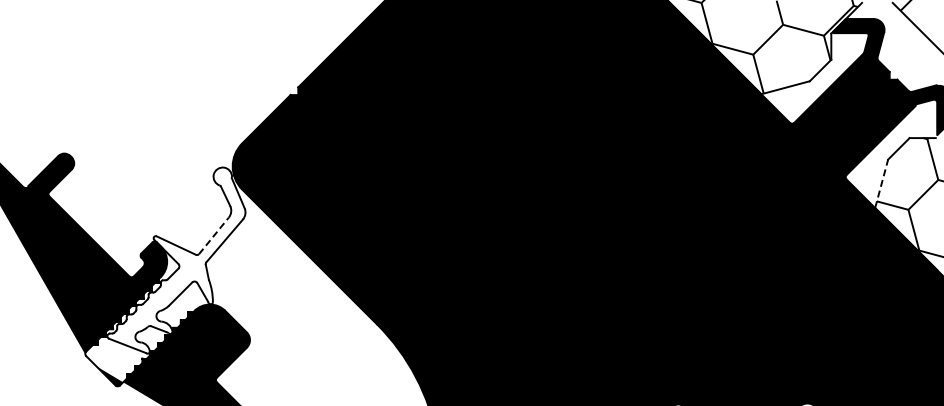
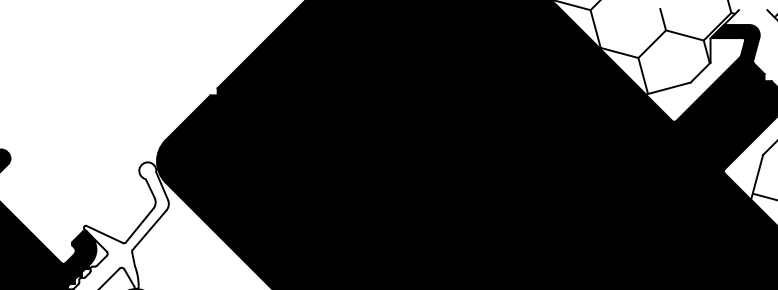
line: (881, 183) -> (756, 177), dashed -> solid
line: (213, 235) -> (139, 225), dashed -> solid

